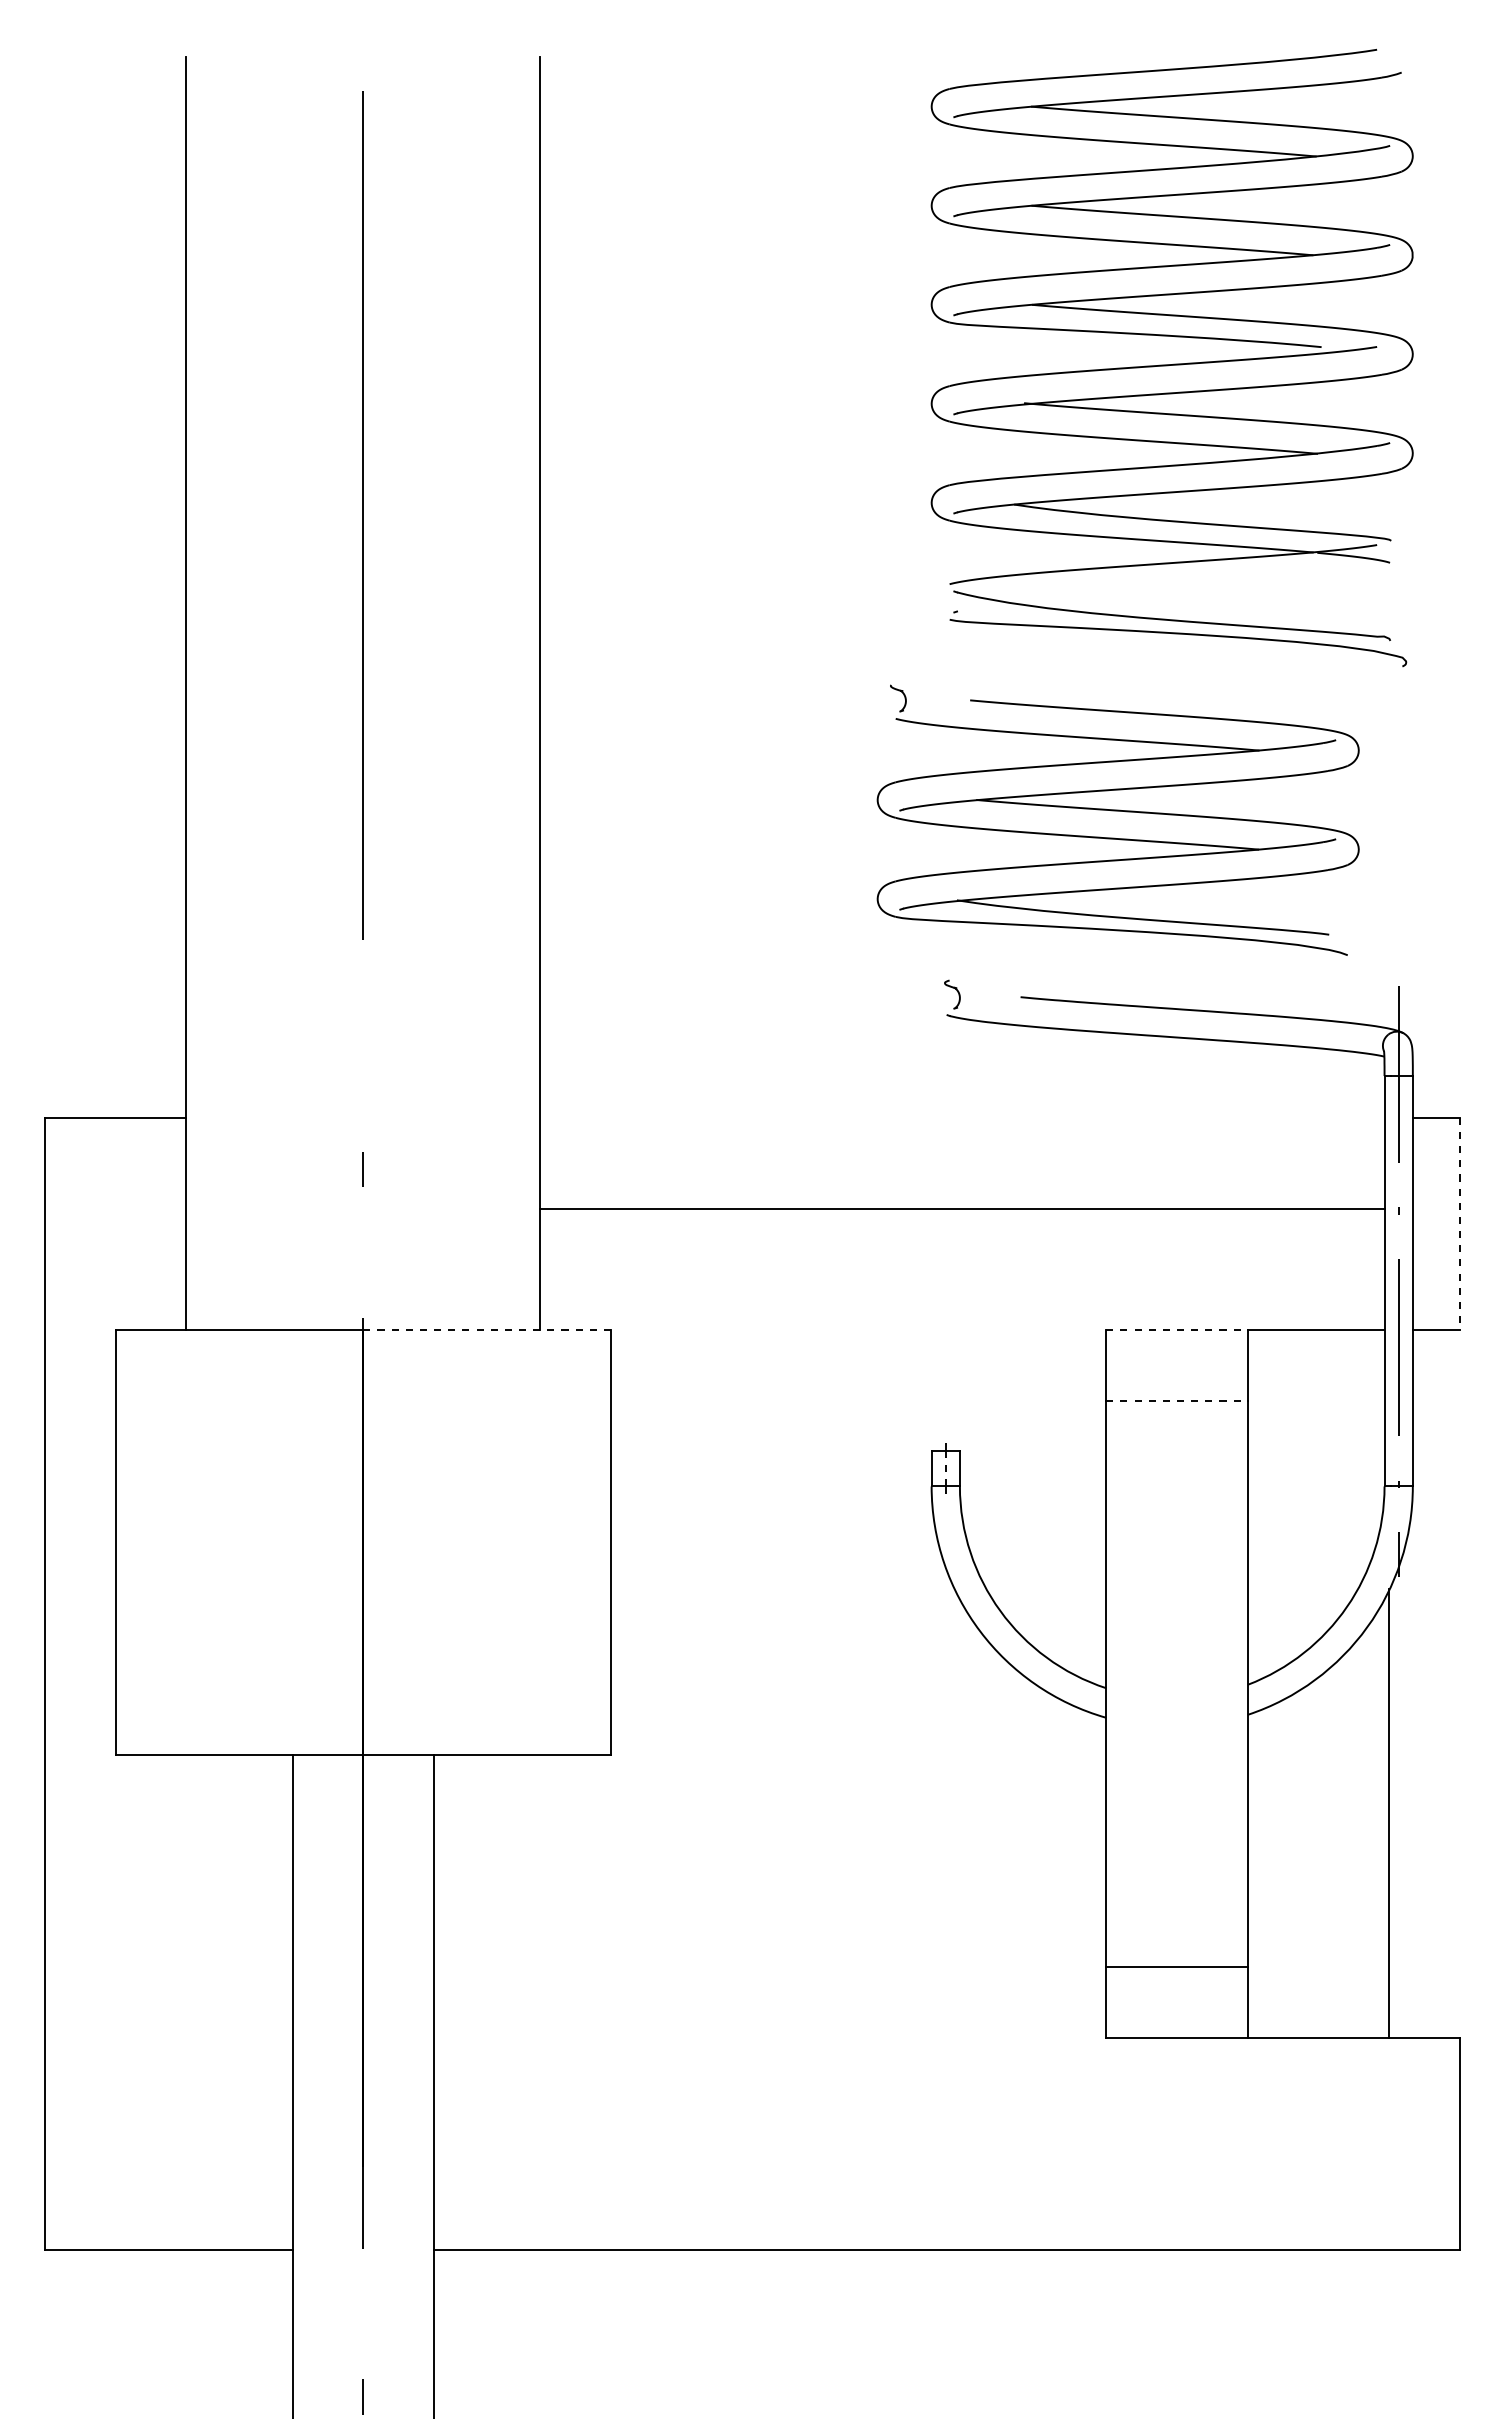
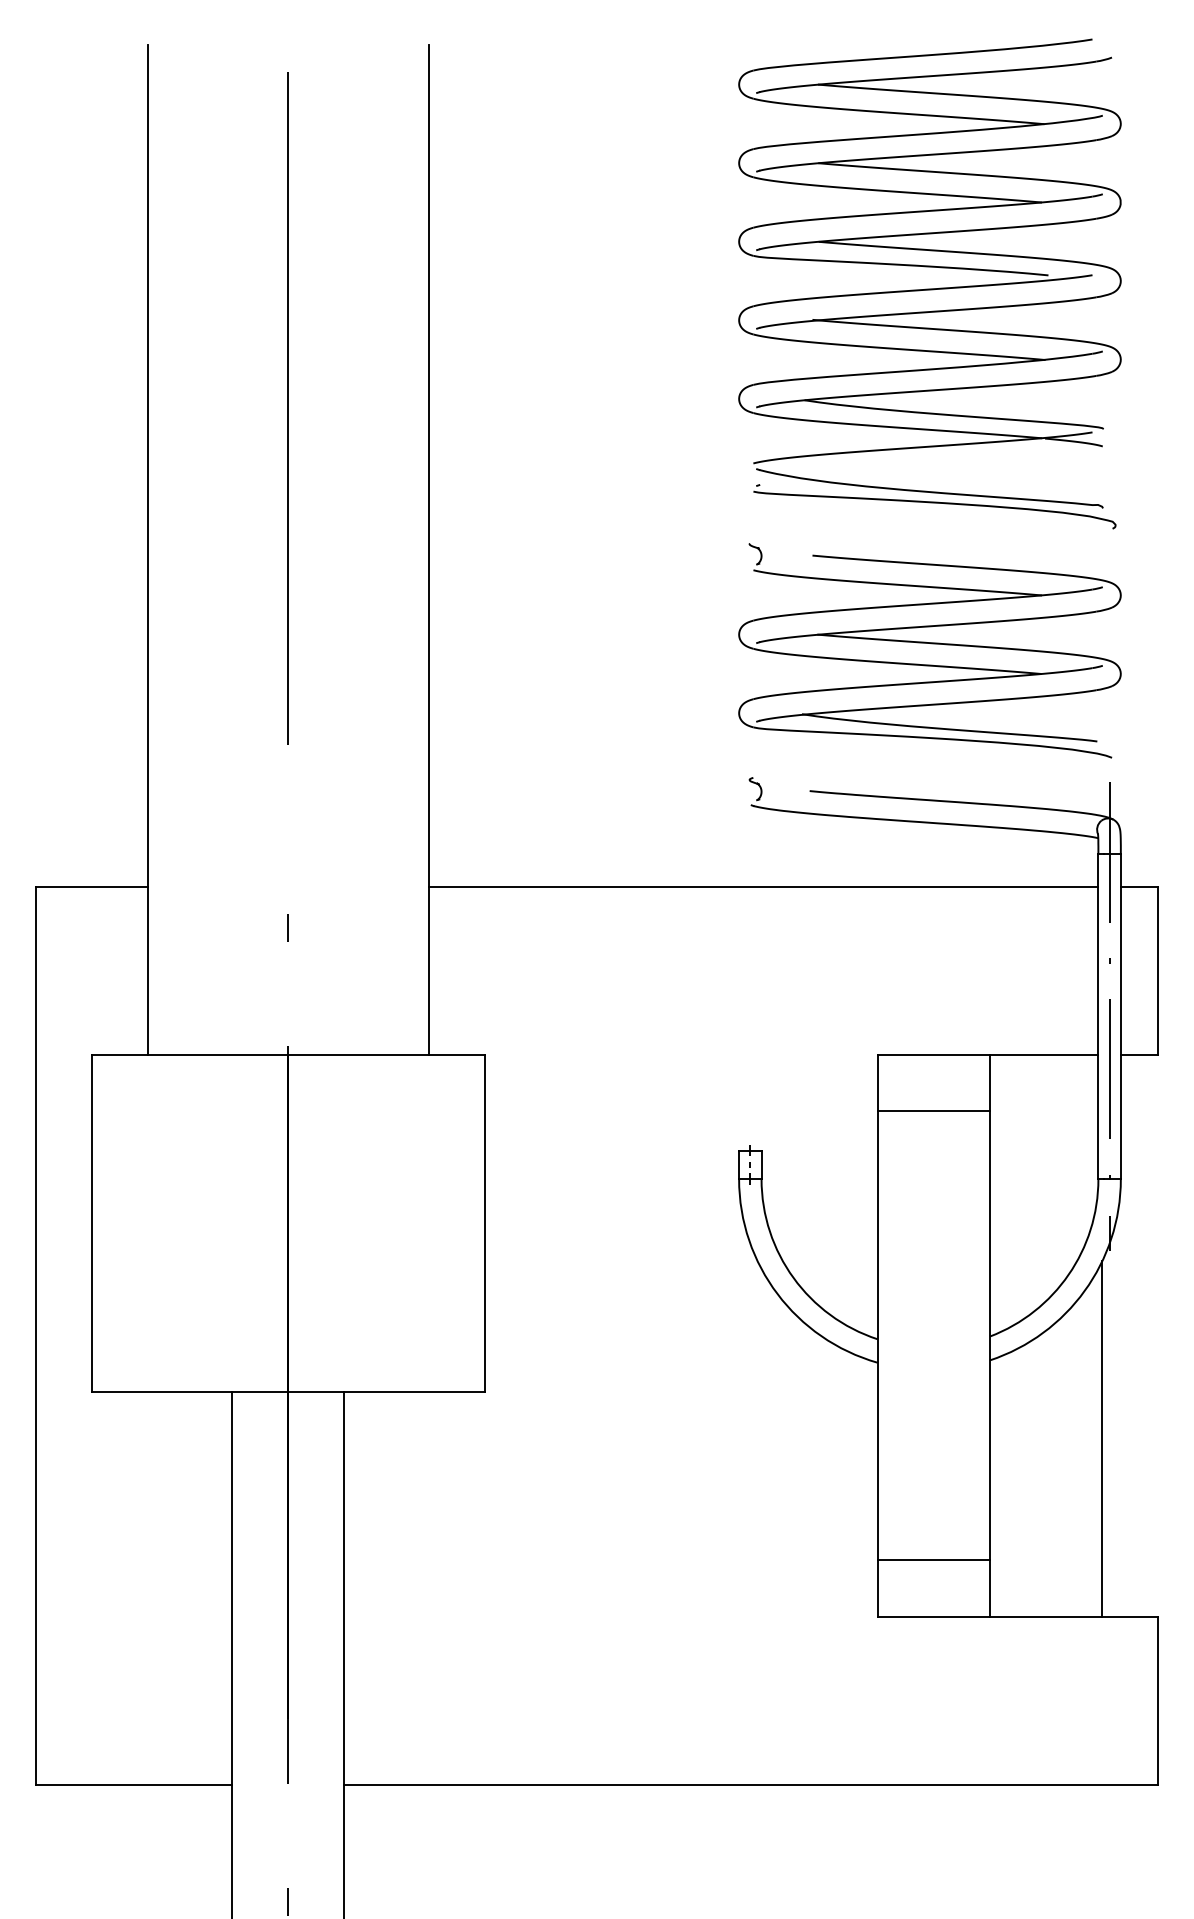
part: (1117, 811) -> (929, 643), moved
line: (962, 1208) -> (763, 886), moved
line: (1460, 1224) -> (1158, 971), dashed -> solid
line: (487, 1330) -> (386, 1055), dashed -> solid
line: (1177, 1330) -> (934, 1055), dashed -> solid
line: (1177, 1400) -> (934, 1111), dashed -> solid

